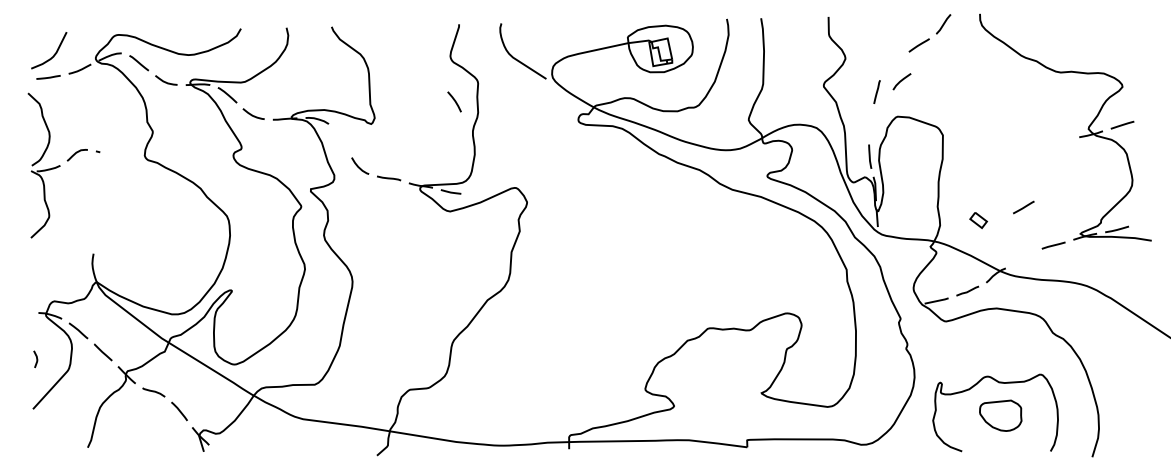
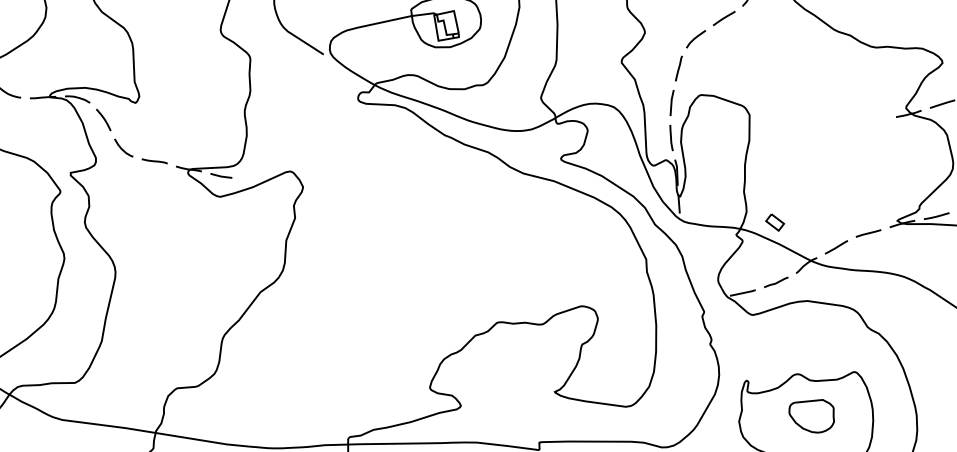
curve: (901, 81) -> (695, 38), moved
curve: (454, 101) -> (103, 119), moved
line: (870, 124) -> (671, 103), added
line: (1023, 207) -> (836, 247), moved
part: (978, 220) -> (774, 222), moved

